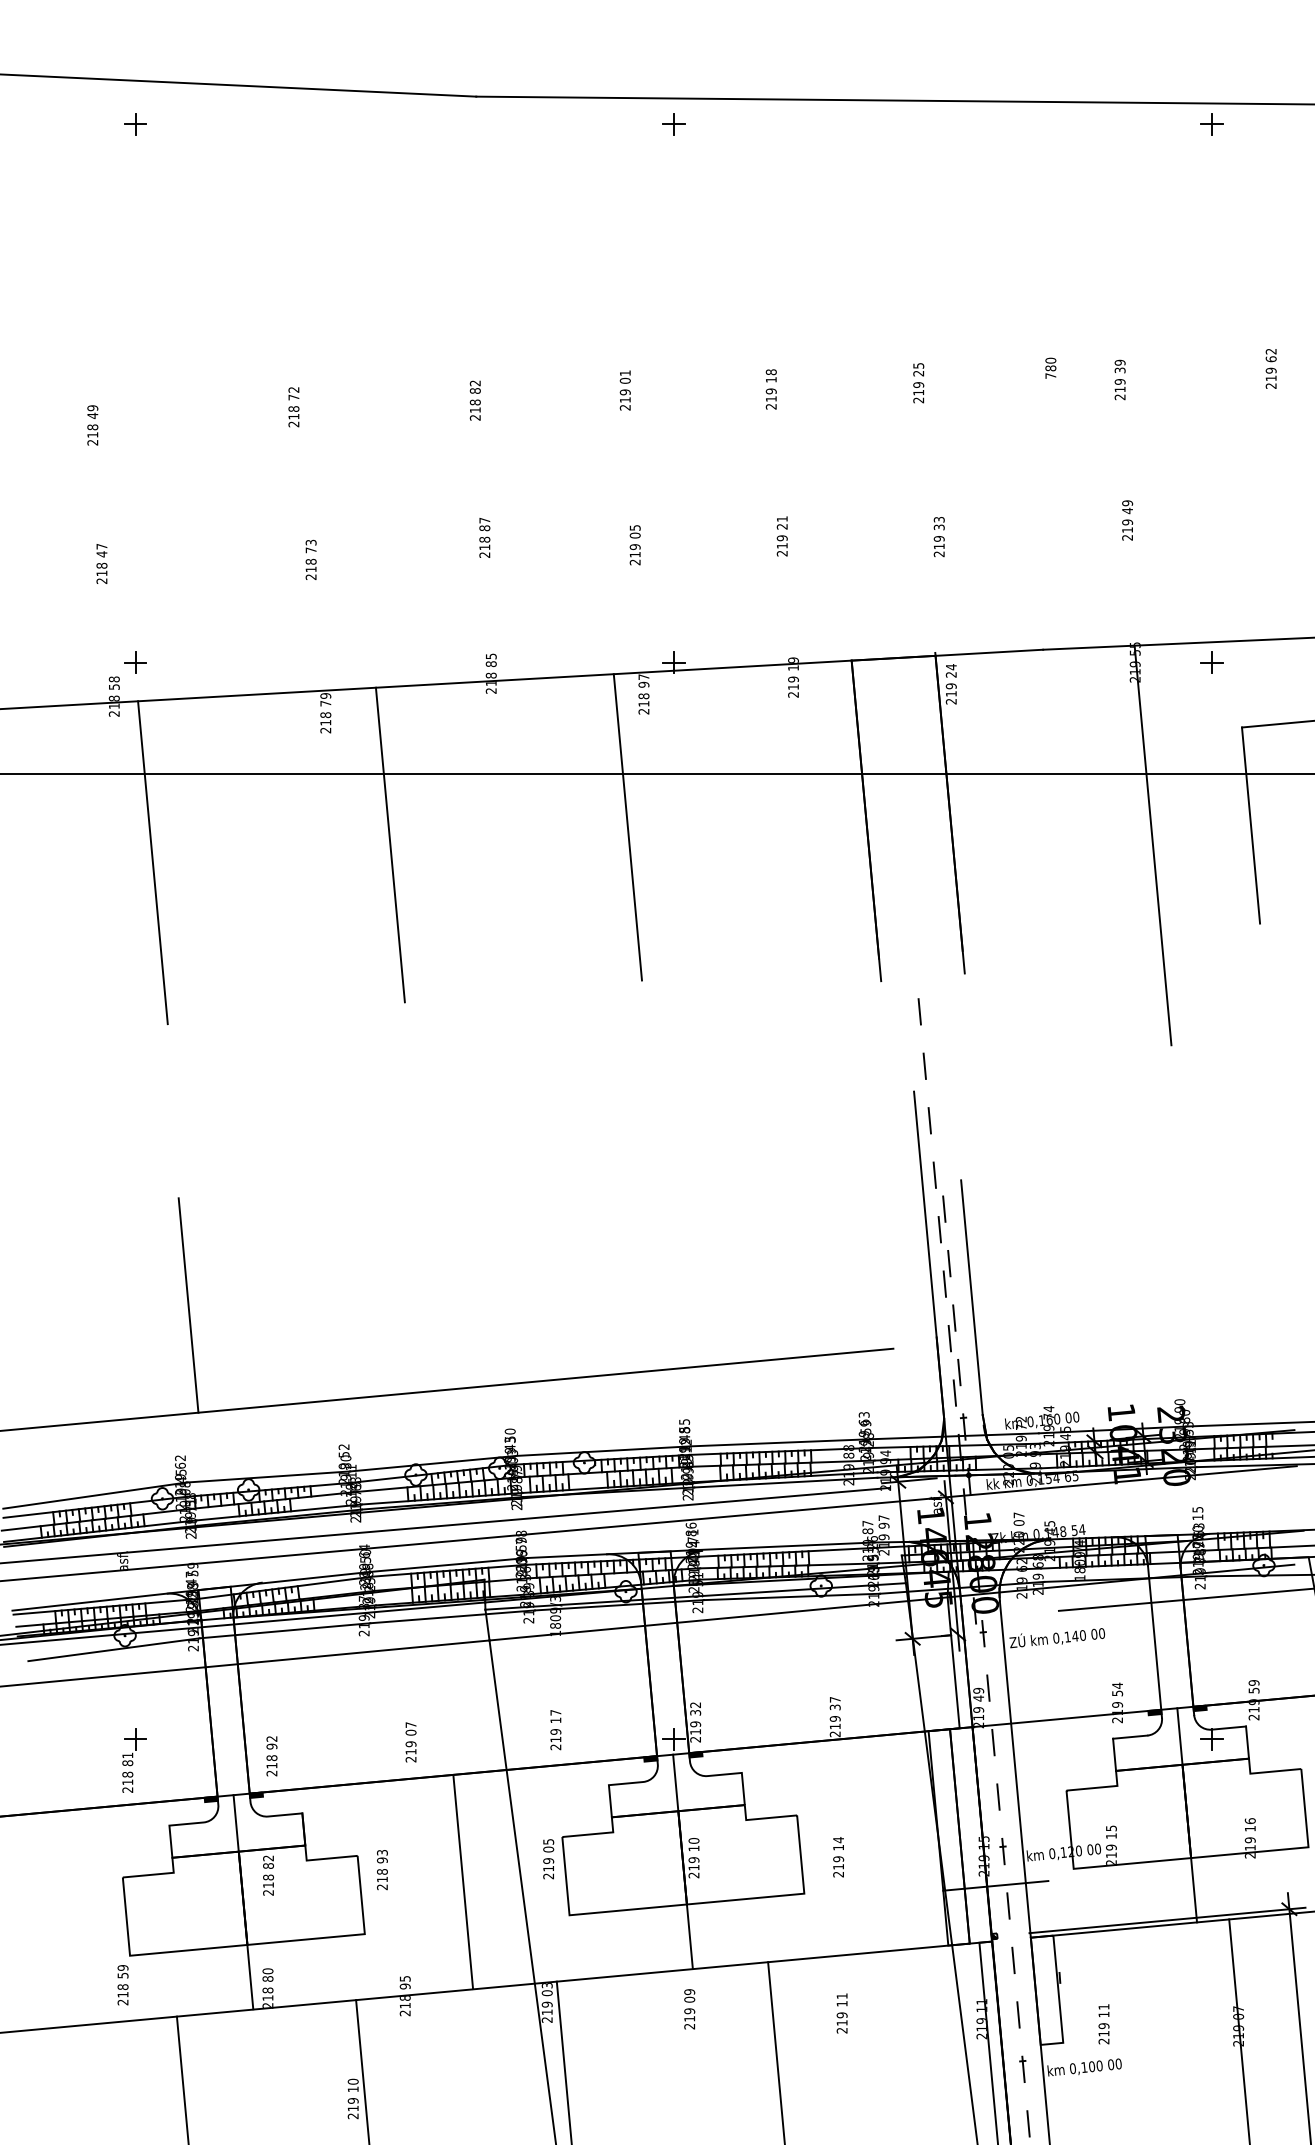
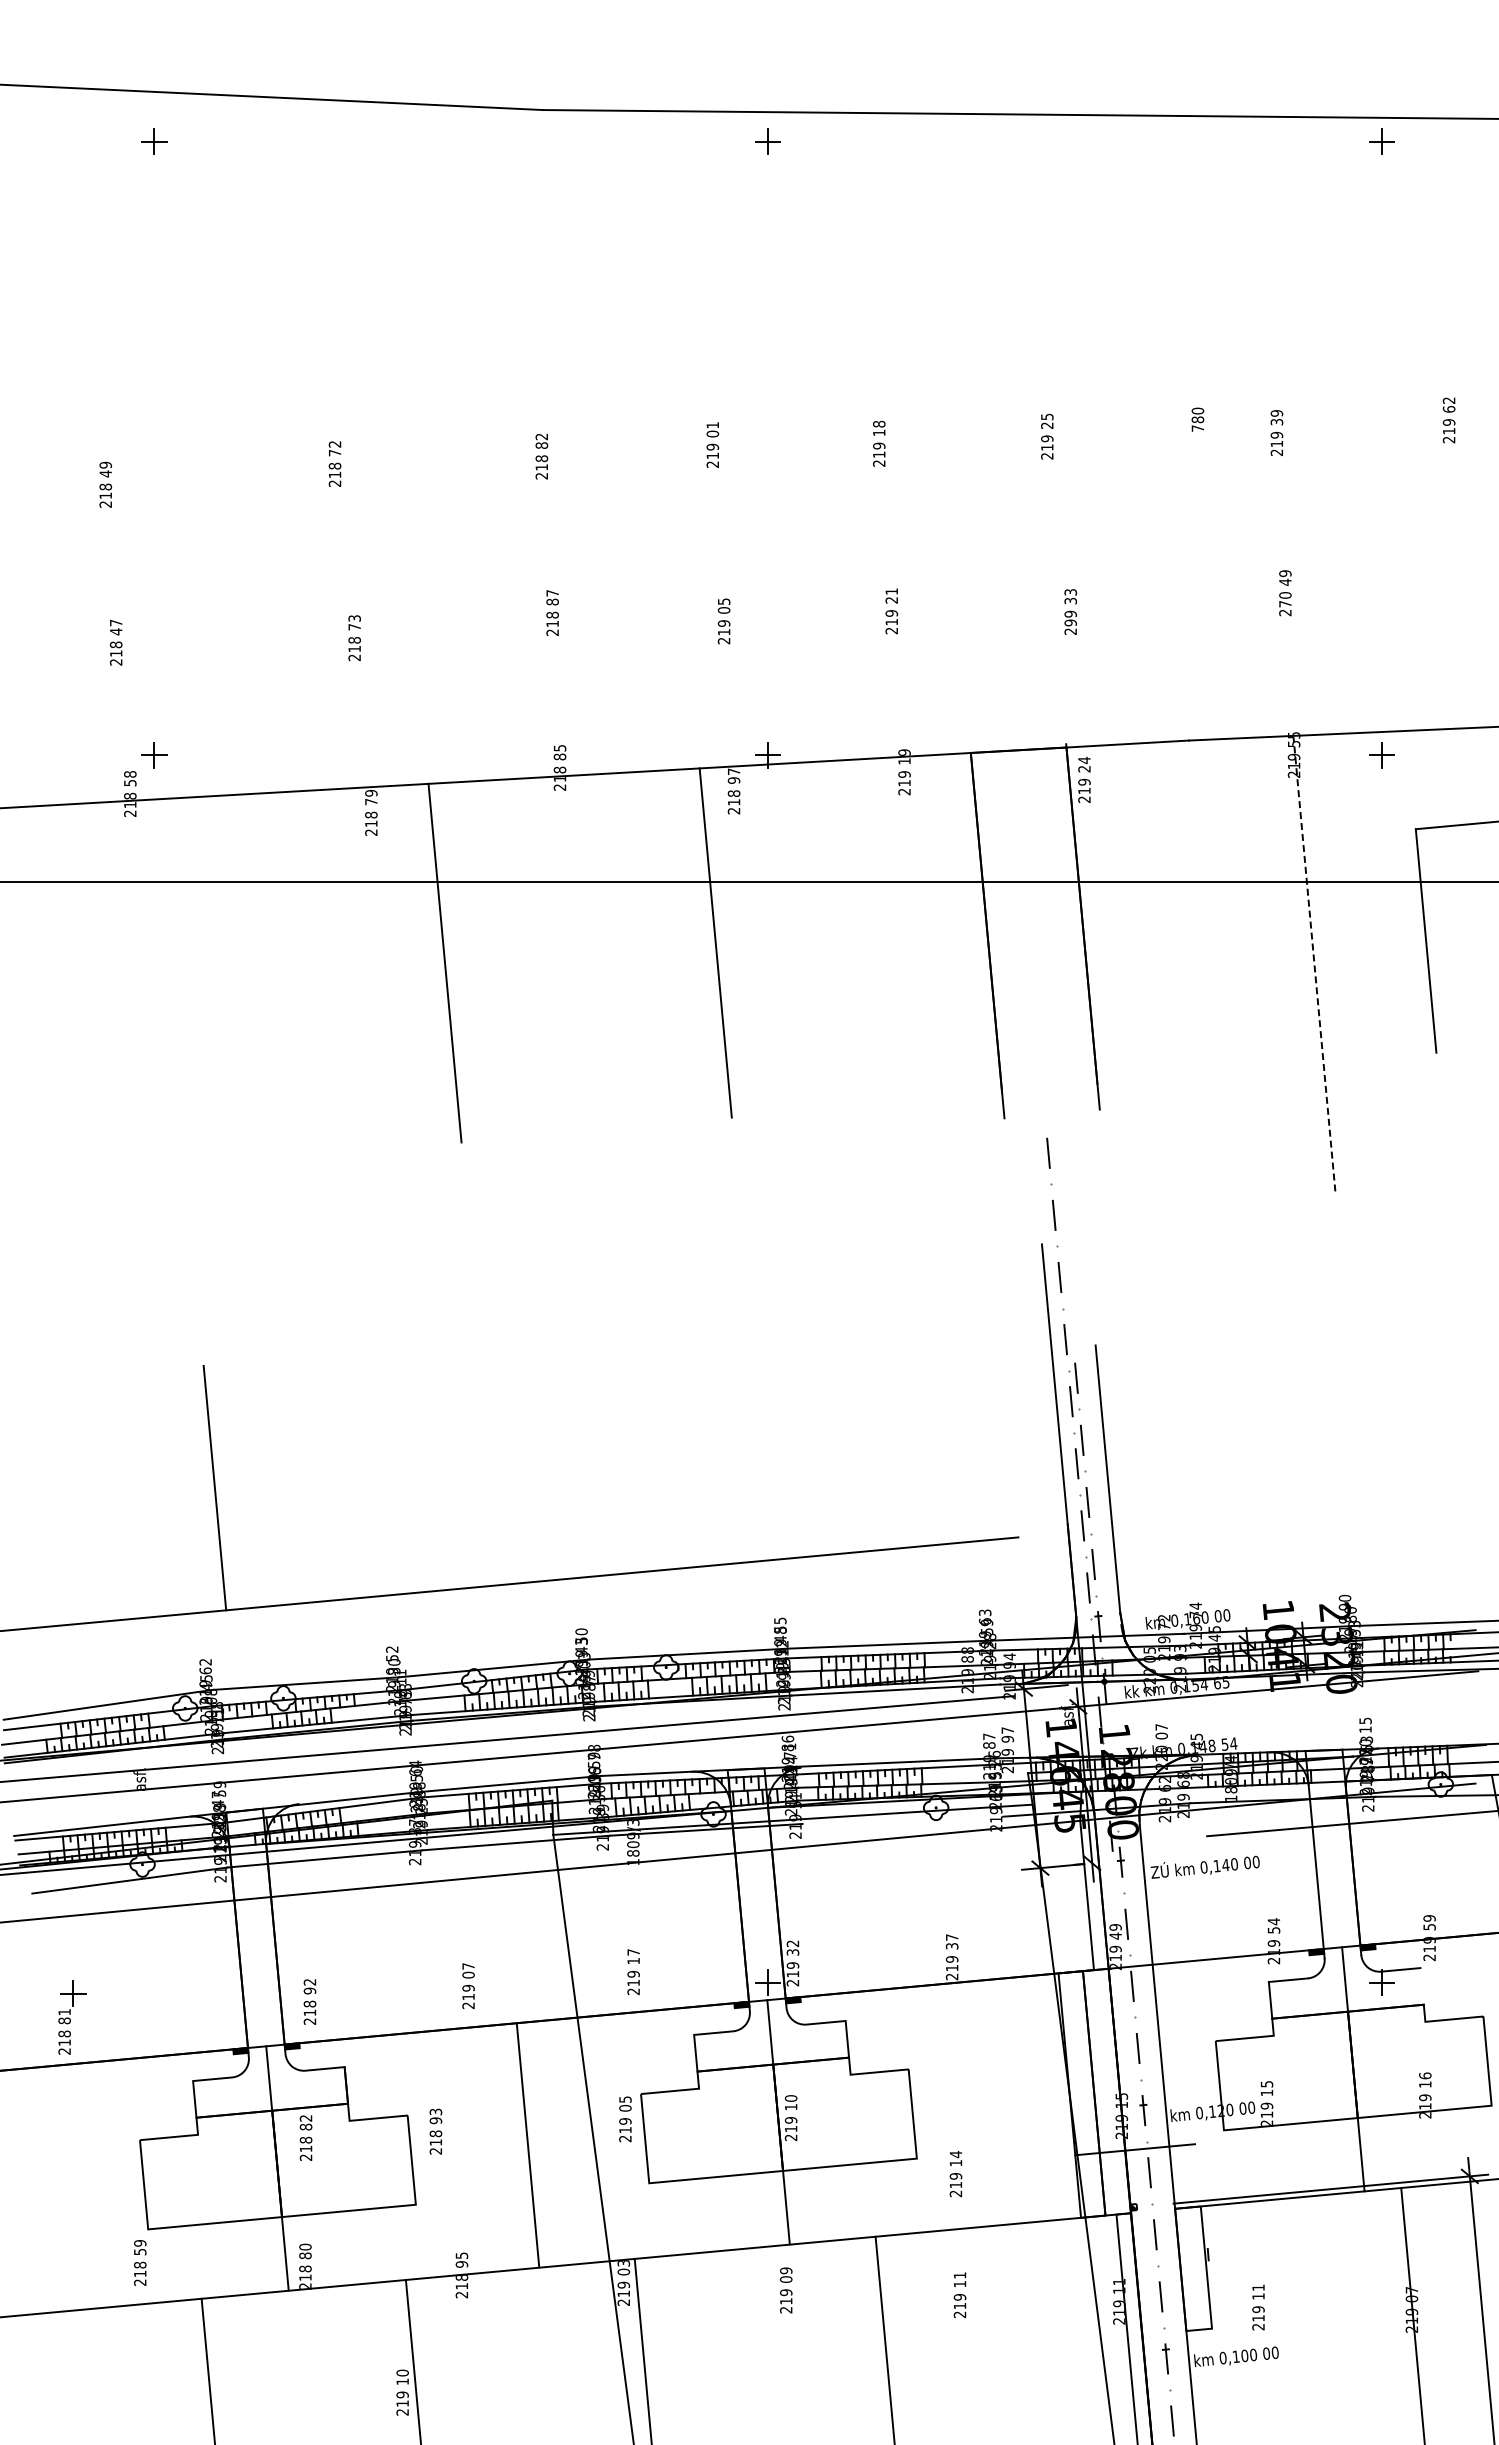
text: (1127, 526) -> (1285, 599), 219 -> 270
text: (939, 546) -> (1070, 622), 219 -> 299
line: (1153, 846) -> (1314, 964), solid -> dashed
line: (153, 862) -> (174, 983), removed
line: (791, 1596) -> (902, 1819), removed
line: (1246, 1742) -> (1421, 1986), removed
part: (134, 1760) -> (72, 2017), moved
text: (838, 1857) -> (955, 2174), moved

